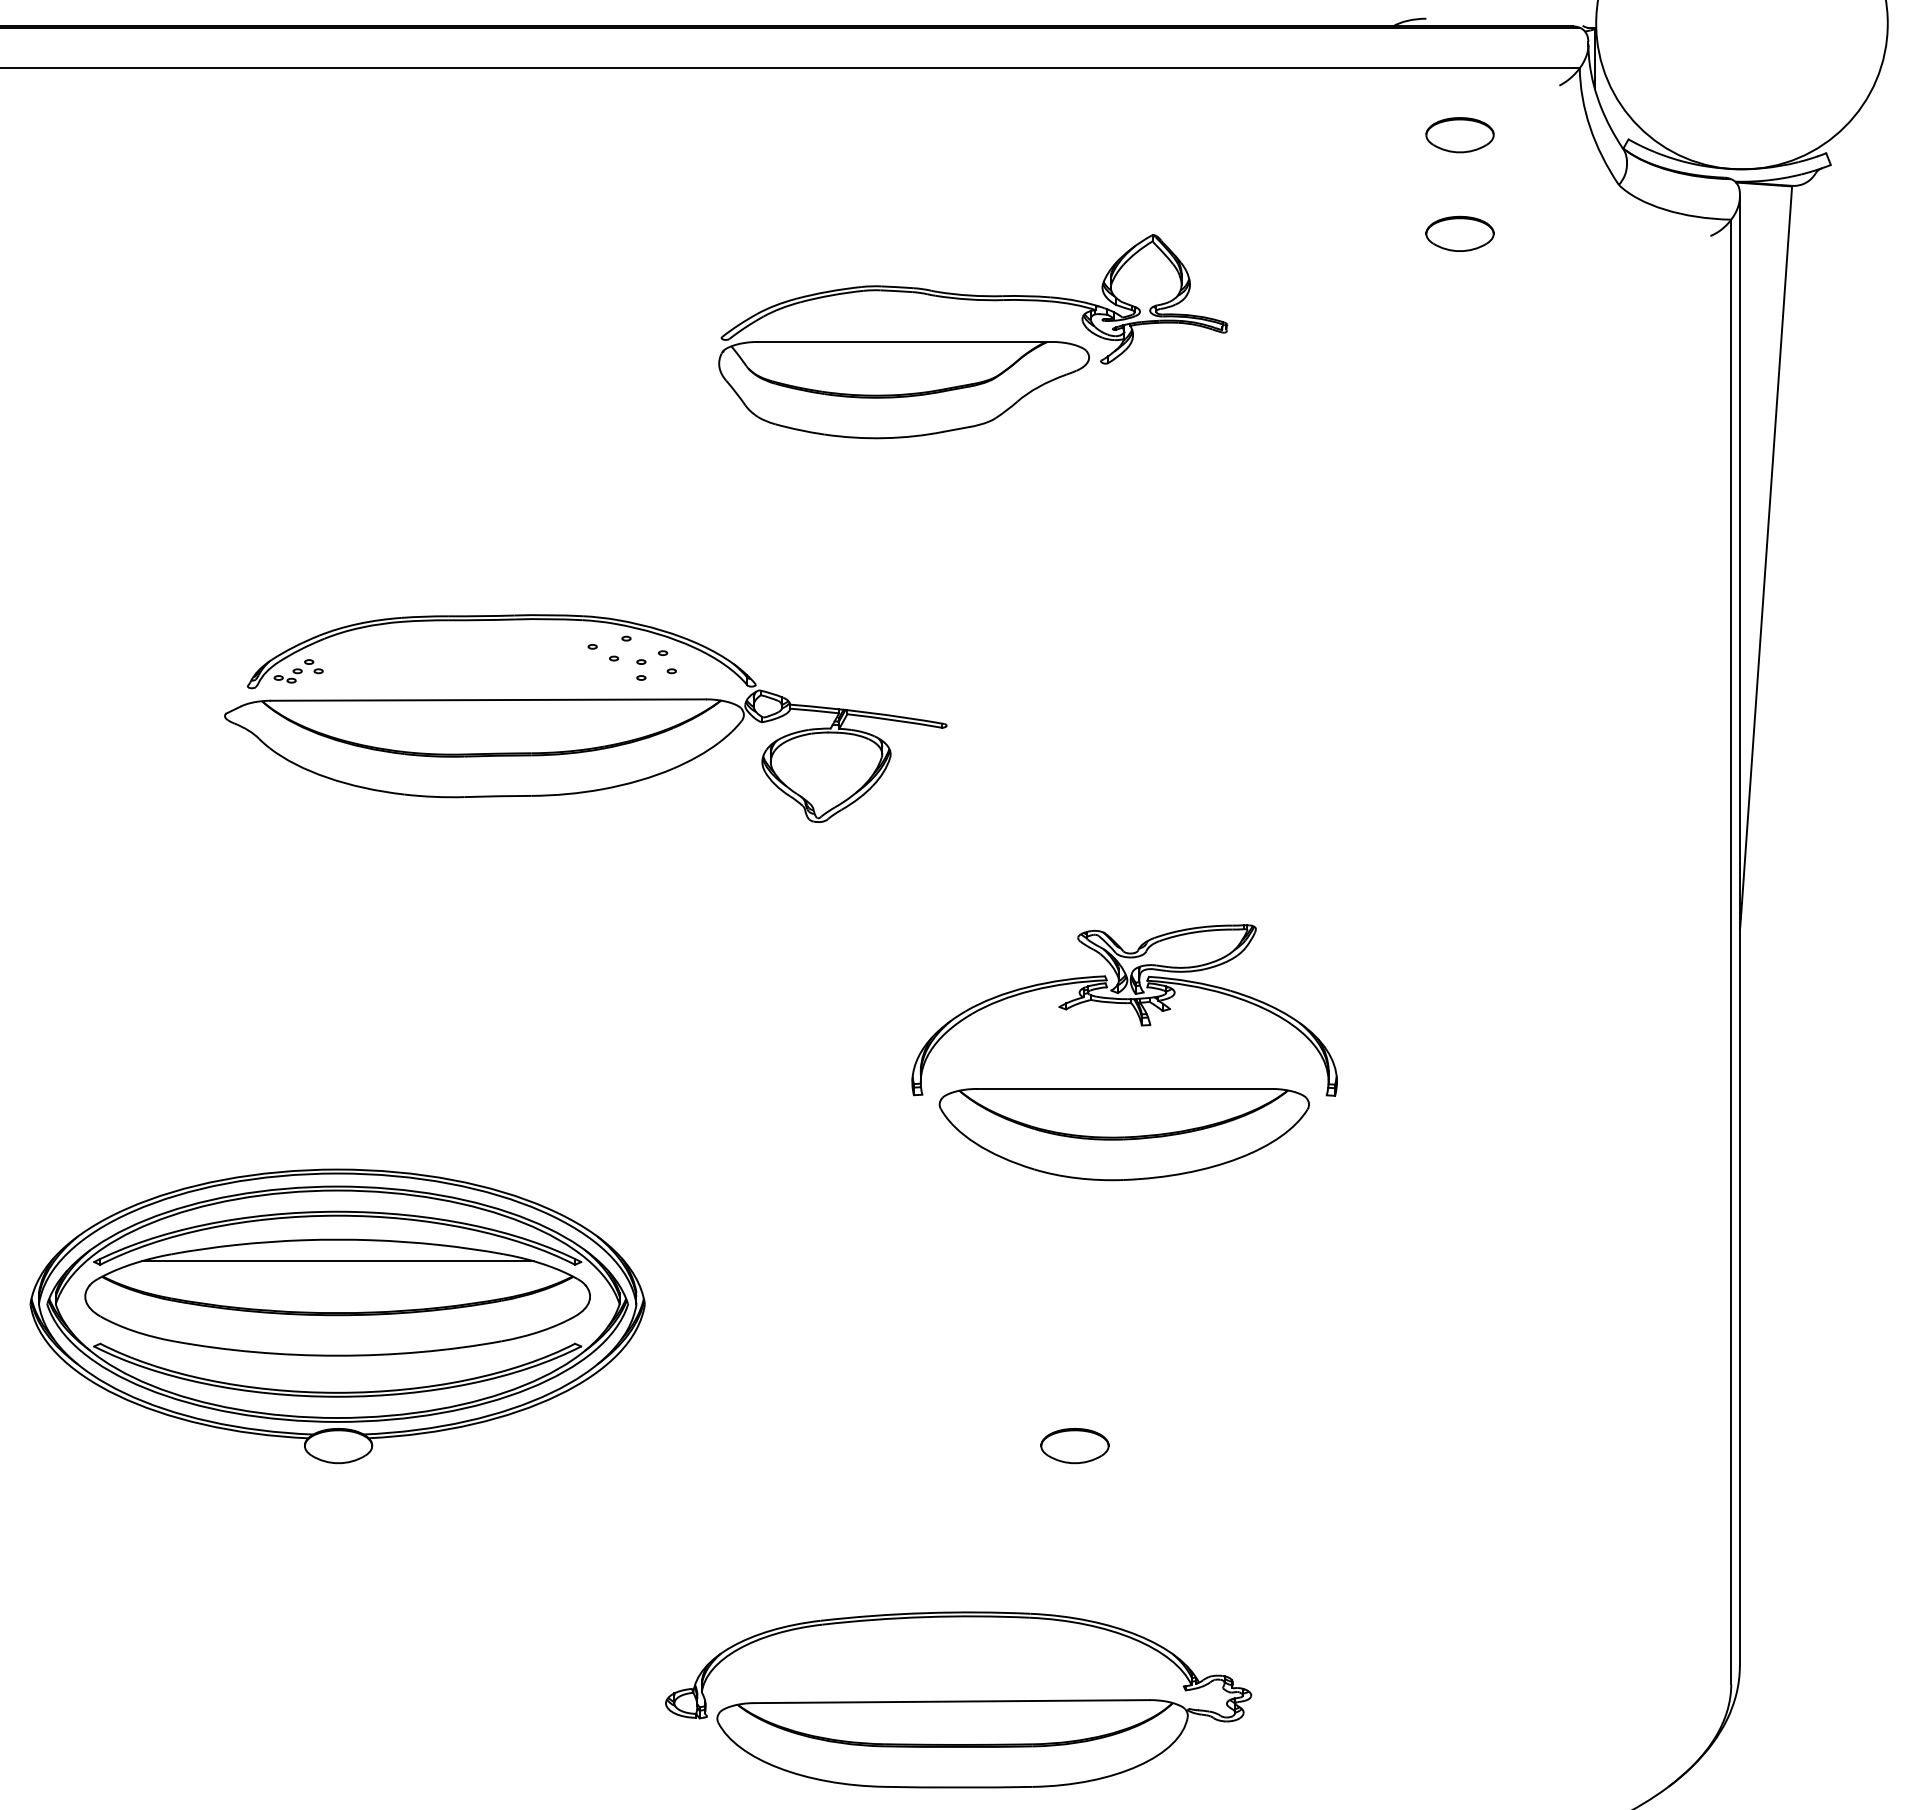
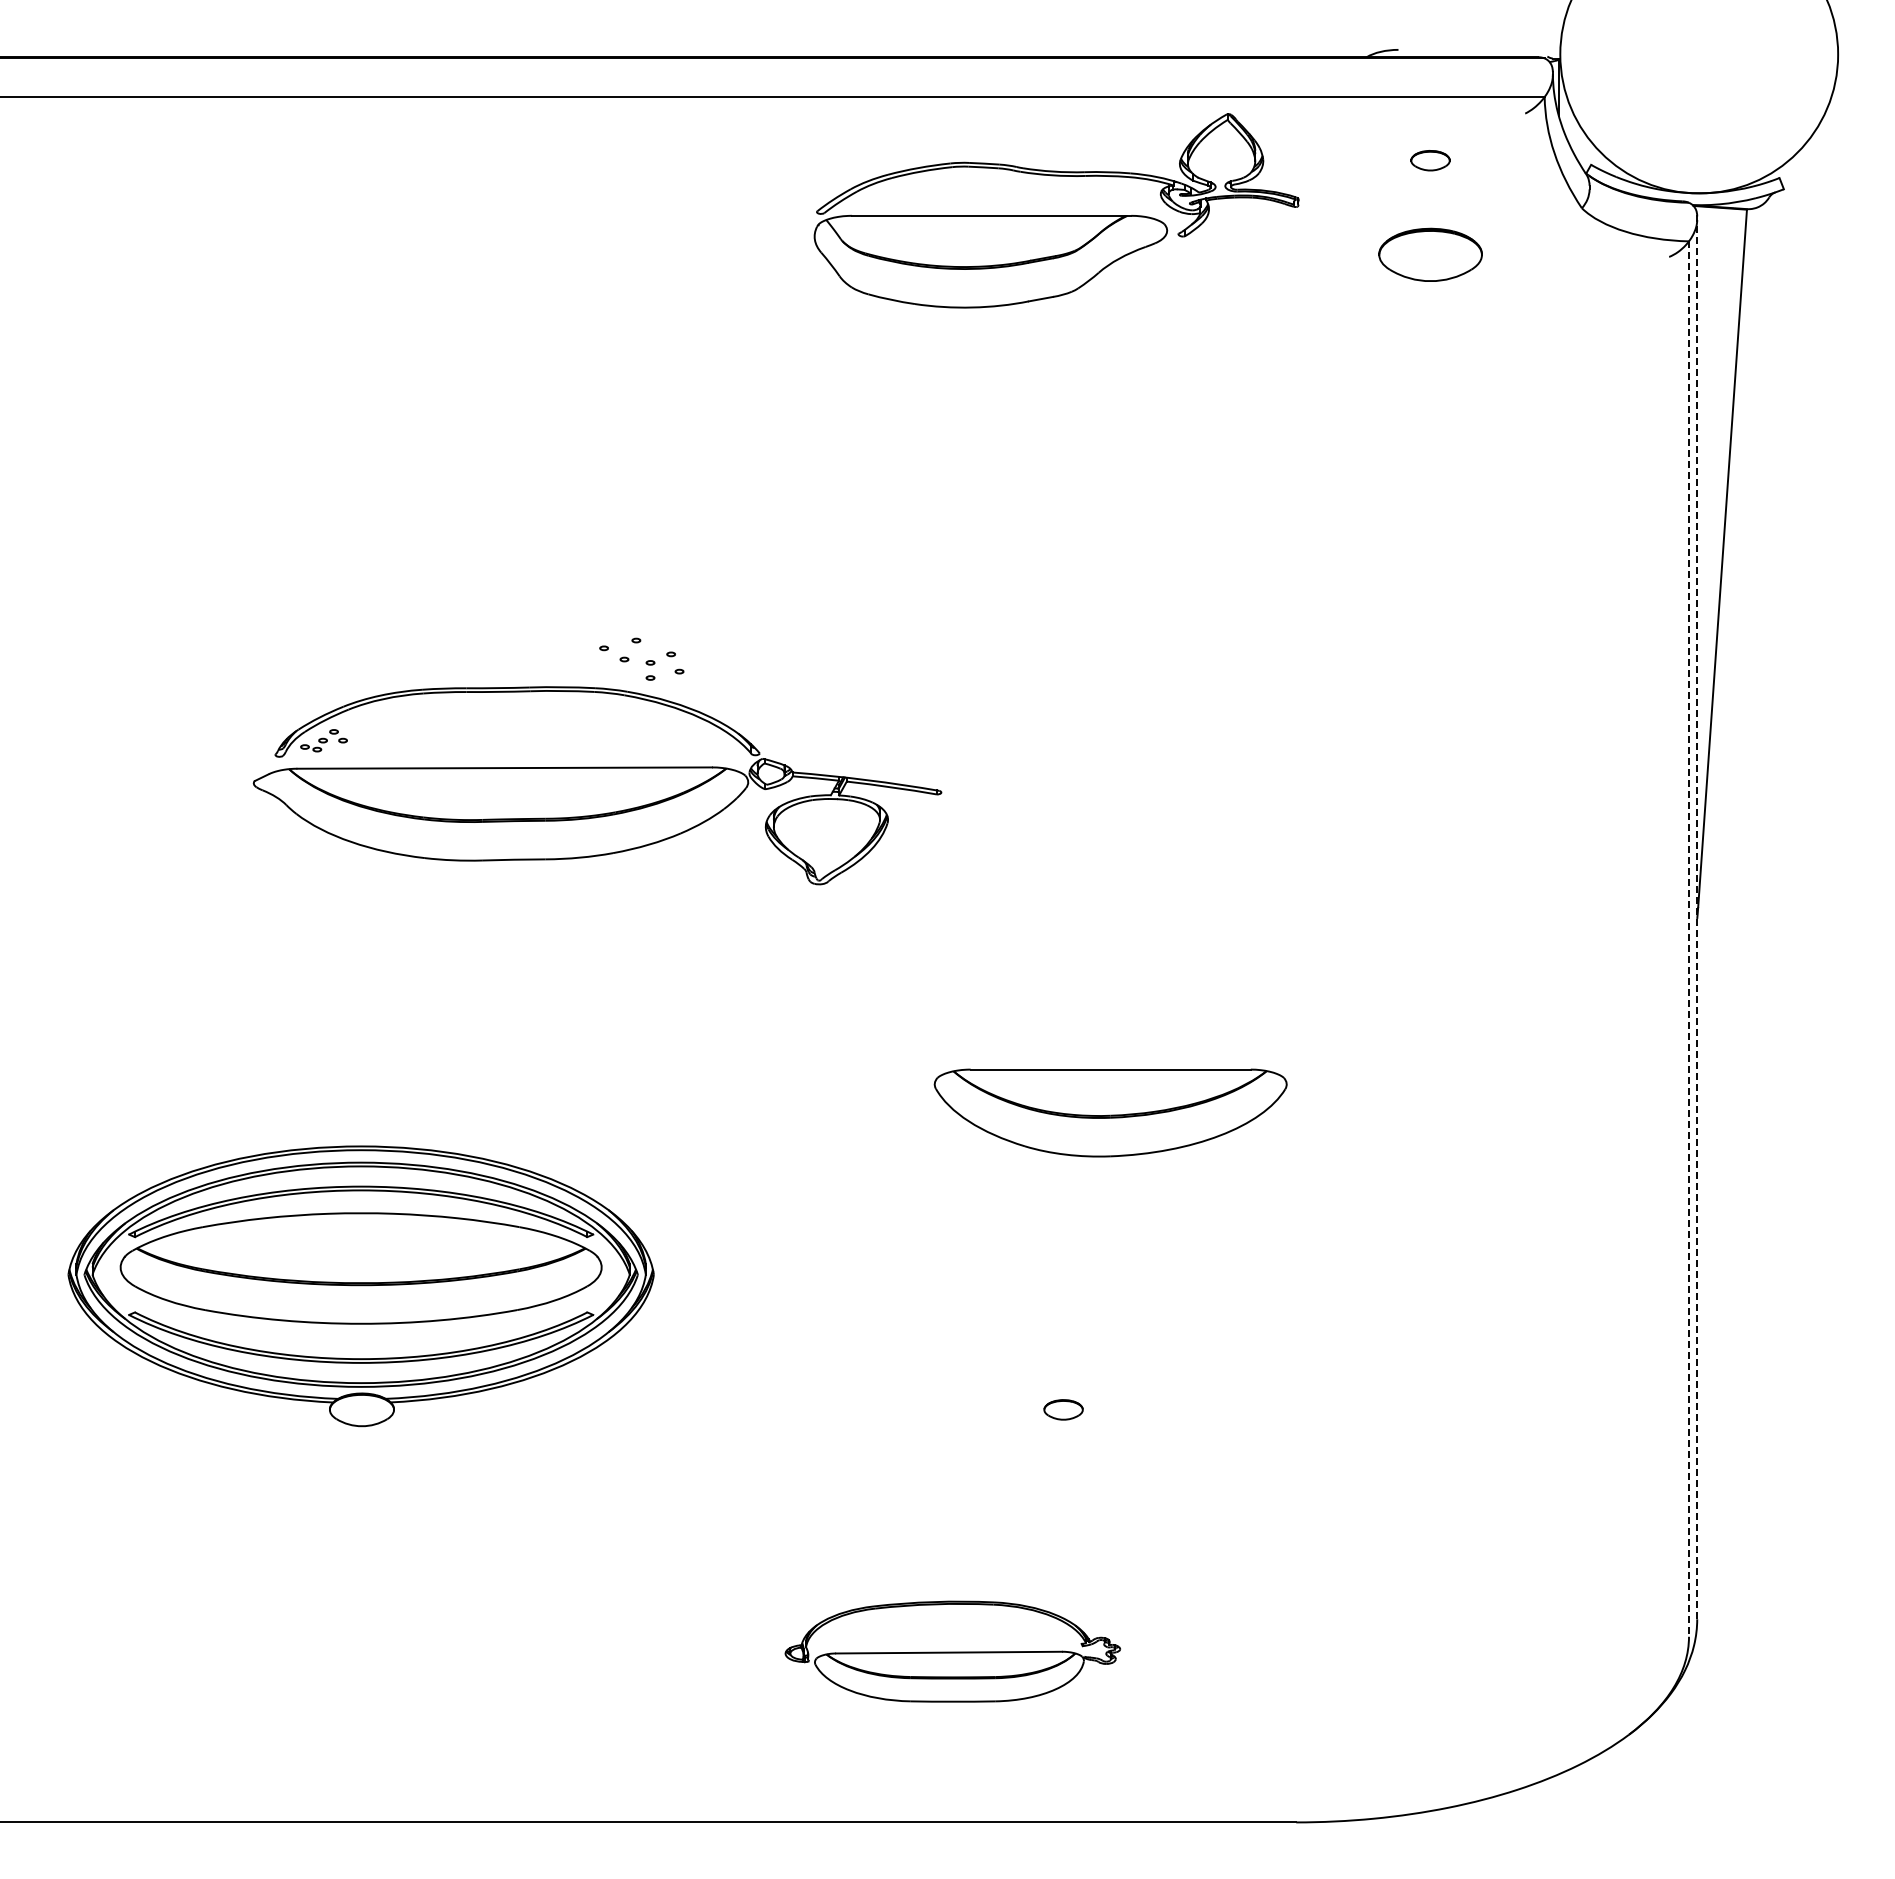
part: (1459, 134) -> (1430, 160), size x0.6
part: (1459, 233) -> (1430, 254), size x1.6
part: (972, 336) -> (1056, 210), moved
part: (585, 718) -> (597, 785), moved
line: (1740, 931) -> (1697, 919), solid -> dashed
line: (1731, 952) -> (1689, 939), solid -> dashed
part: (1124, 1010) -> (1110, 994), removed
line: (336, 1260) -> (360, 1233), removed
part: (1074, 1445) -> (1063, 1409), size x0.6
part: (958, 1699) -> (952, 1651), size x0.6

